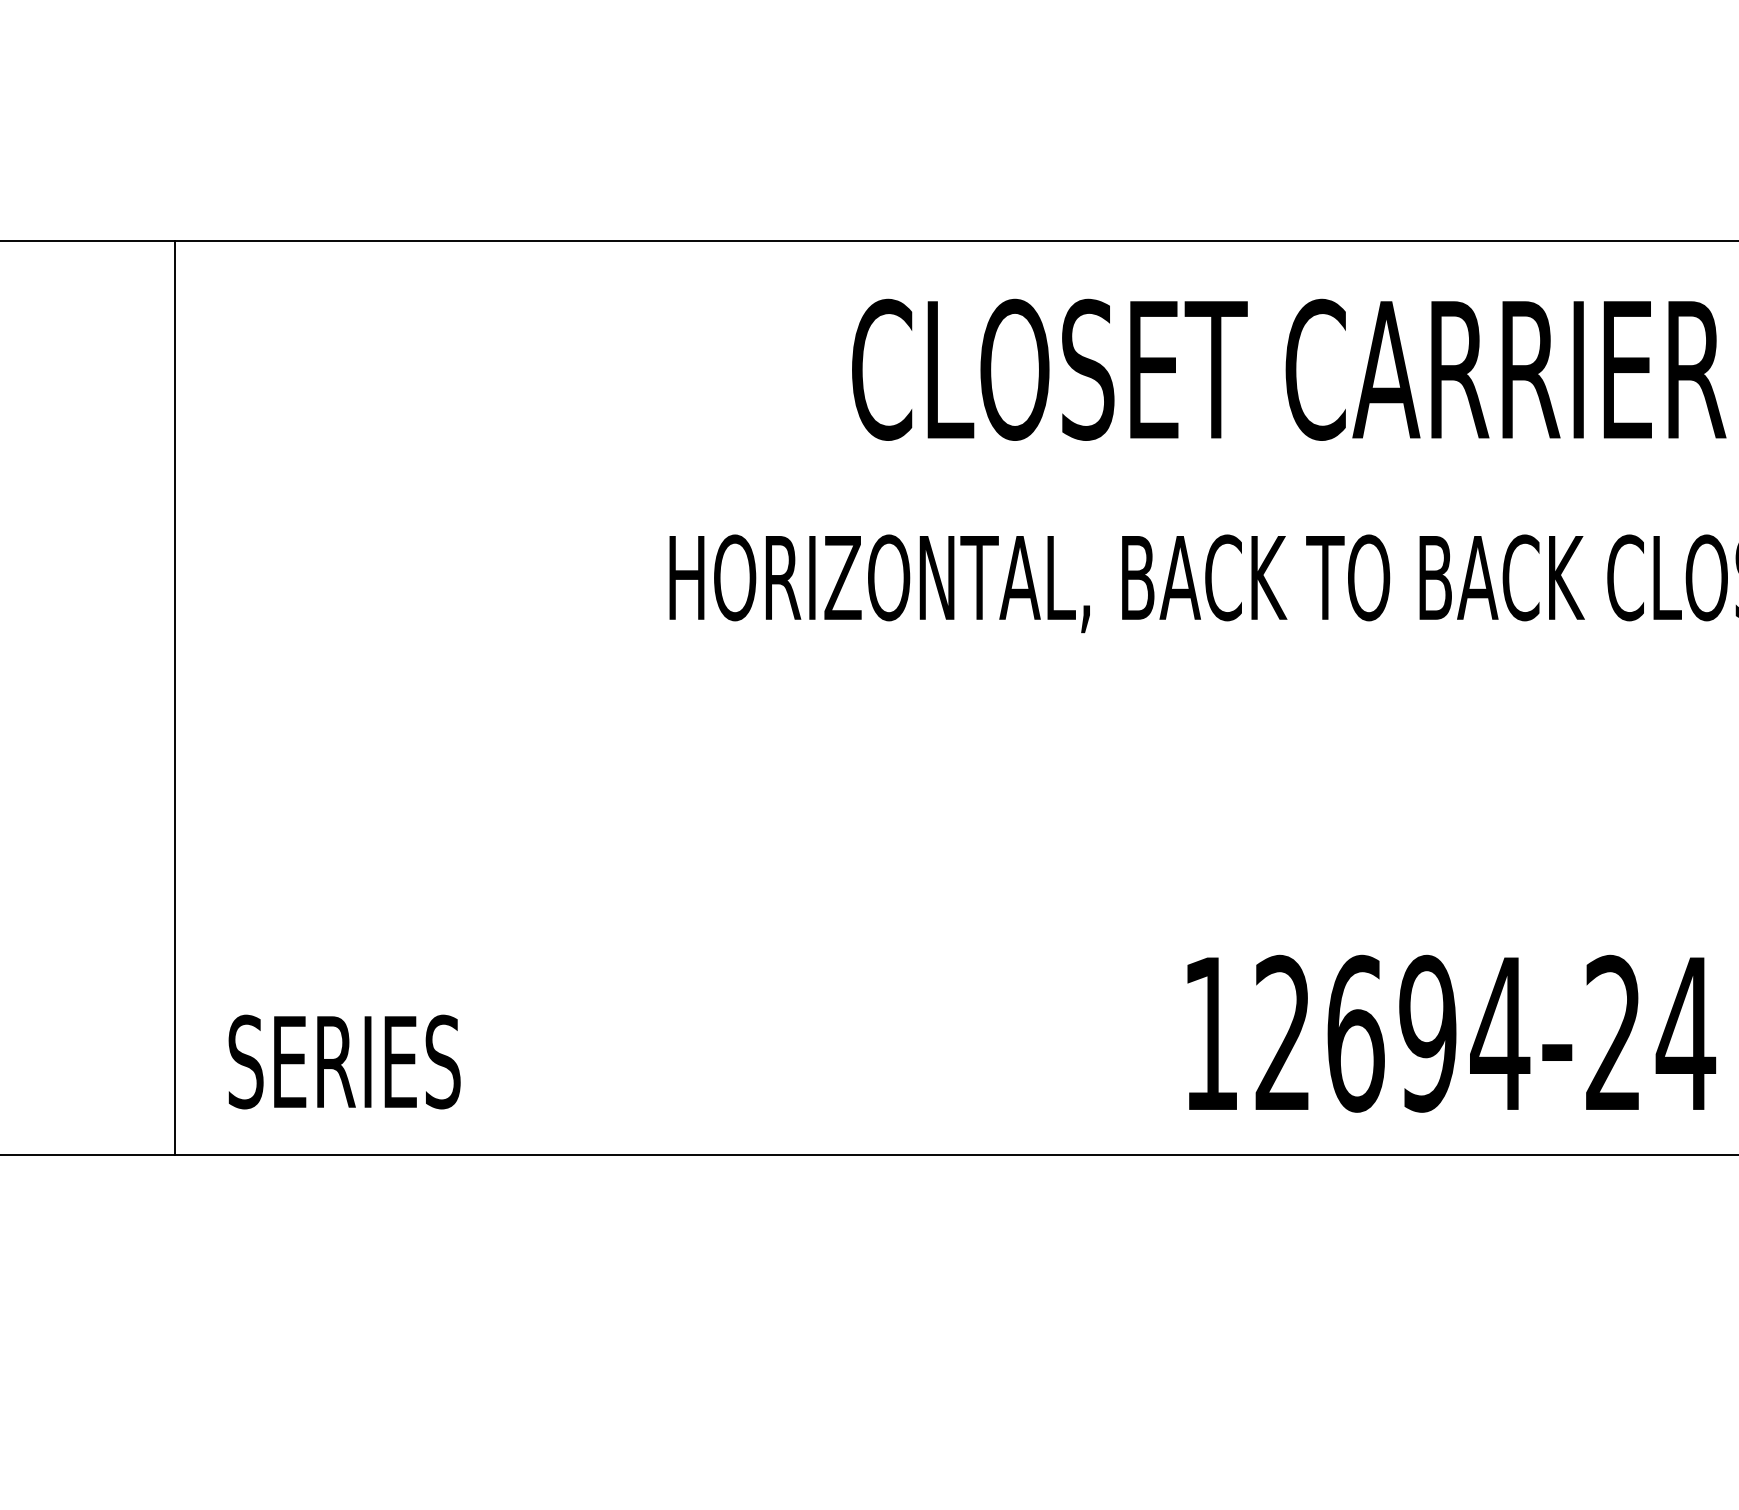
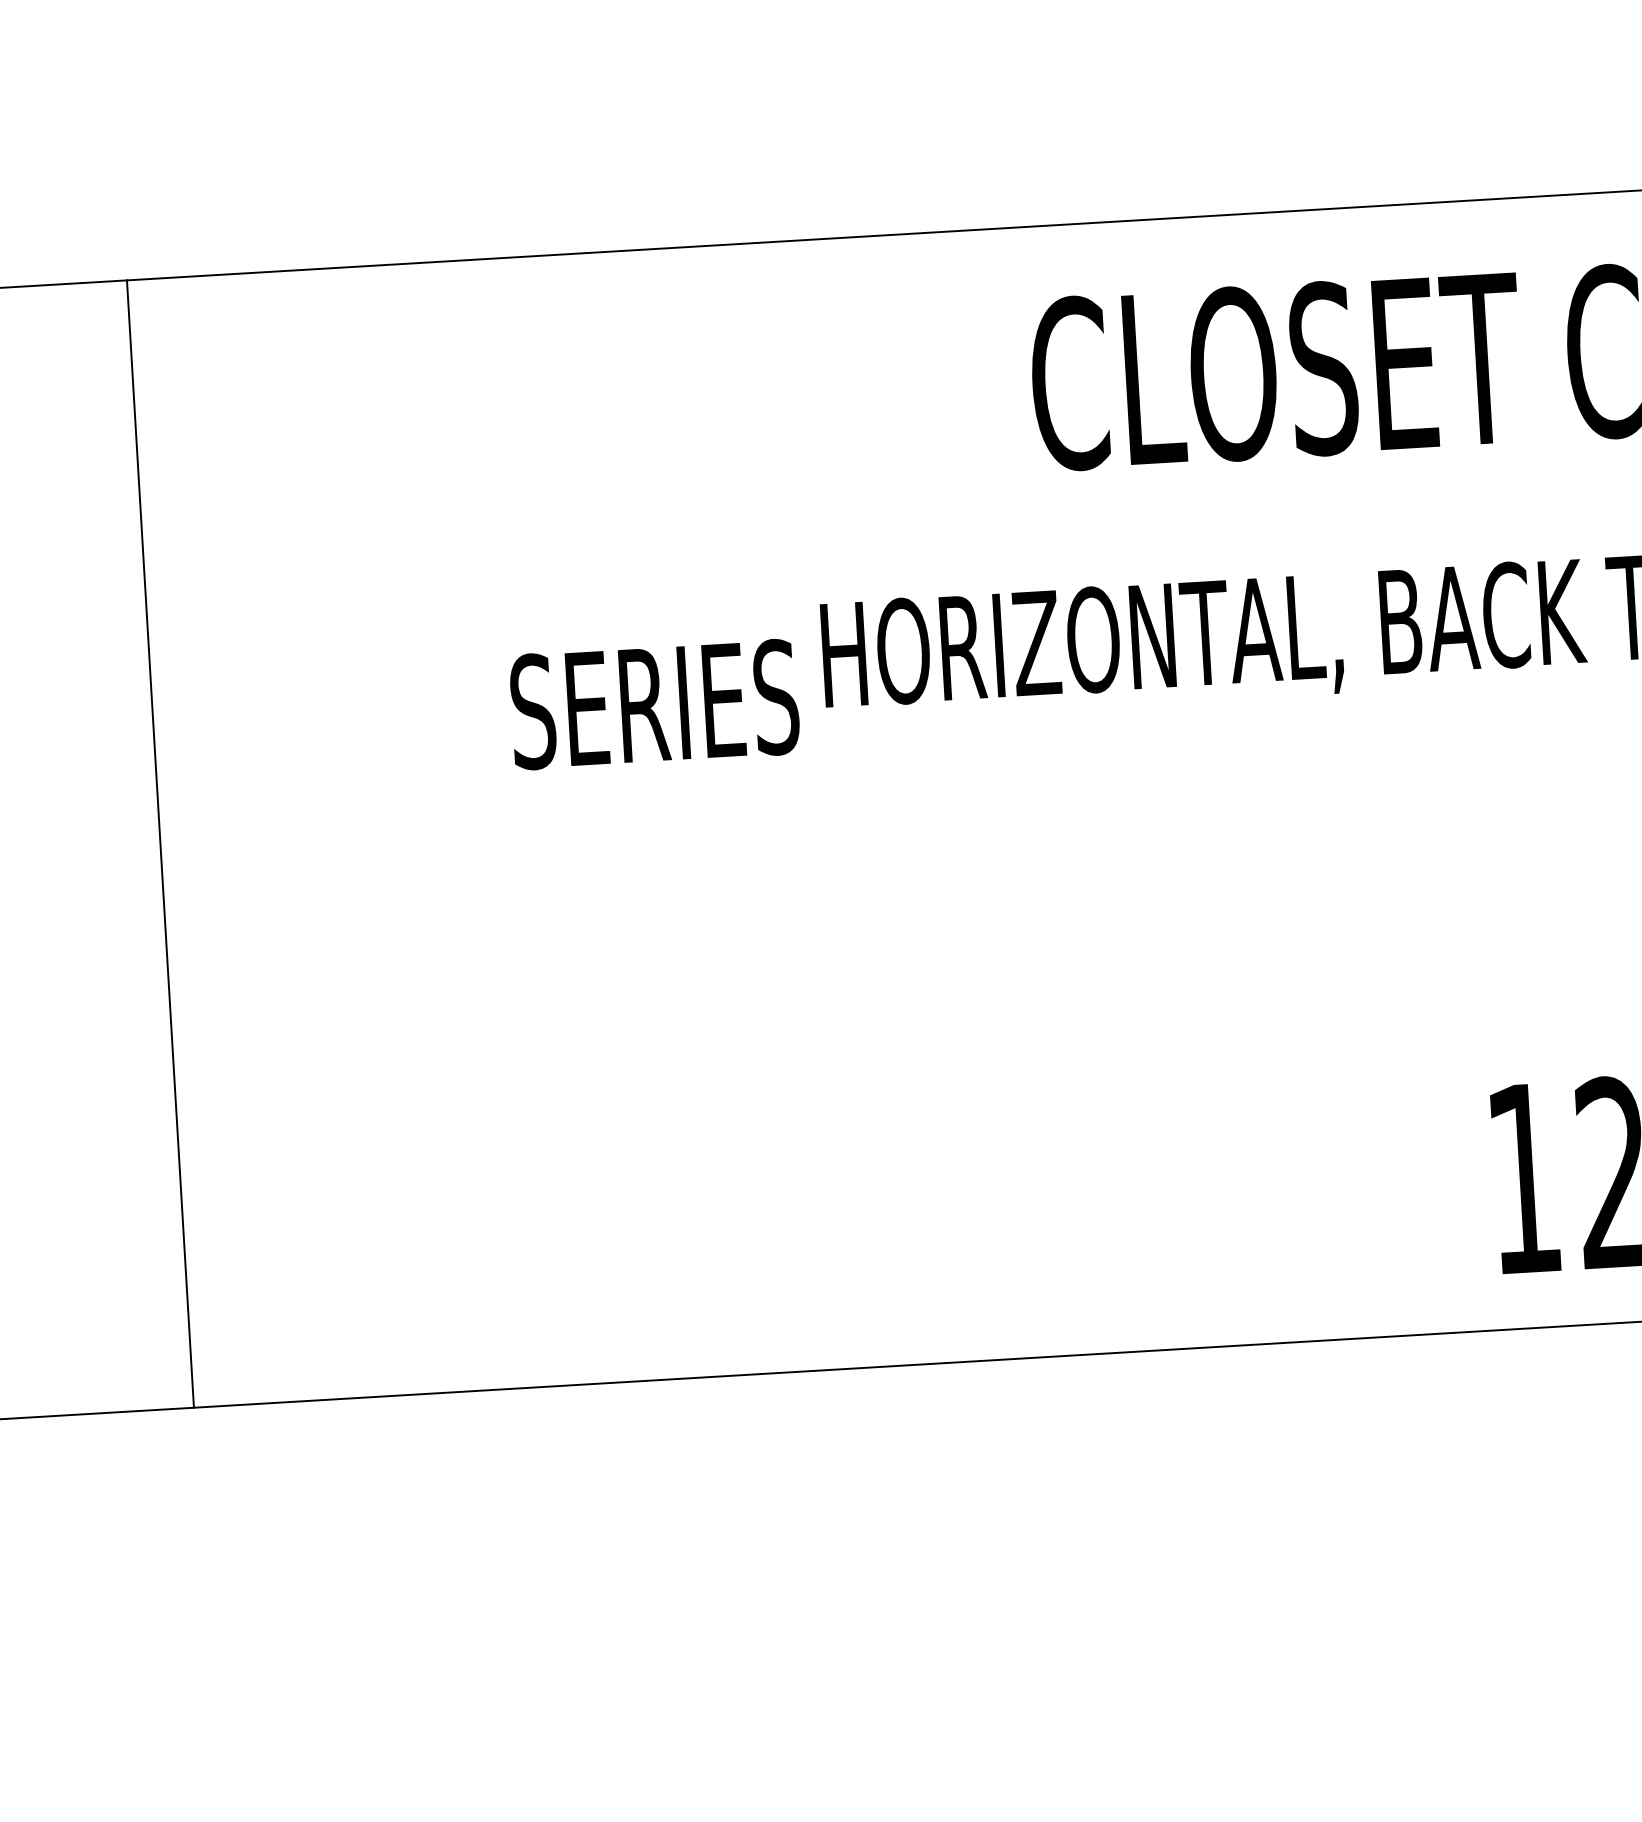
line: (174, 697) -> (160, 843), moved
text: (344, 1061) -> (654, 703), moved

